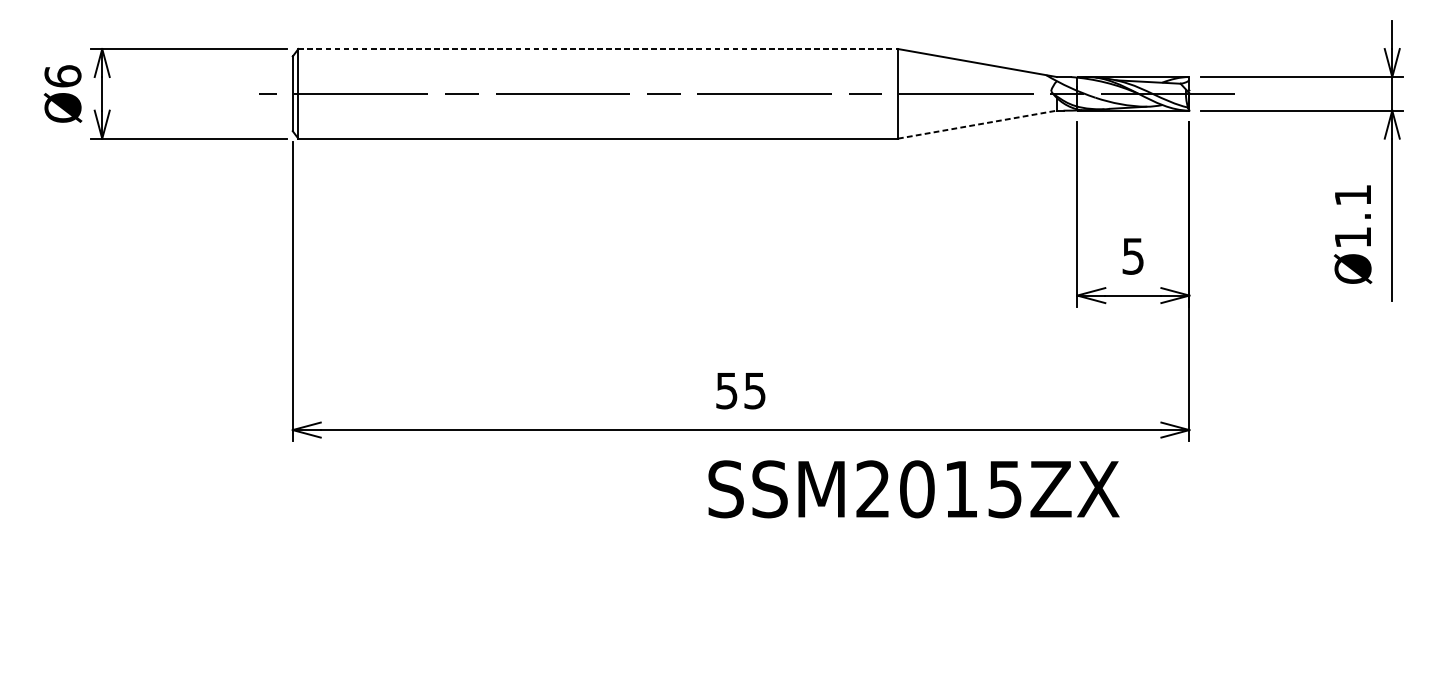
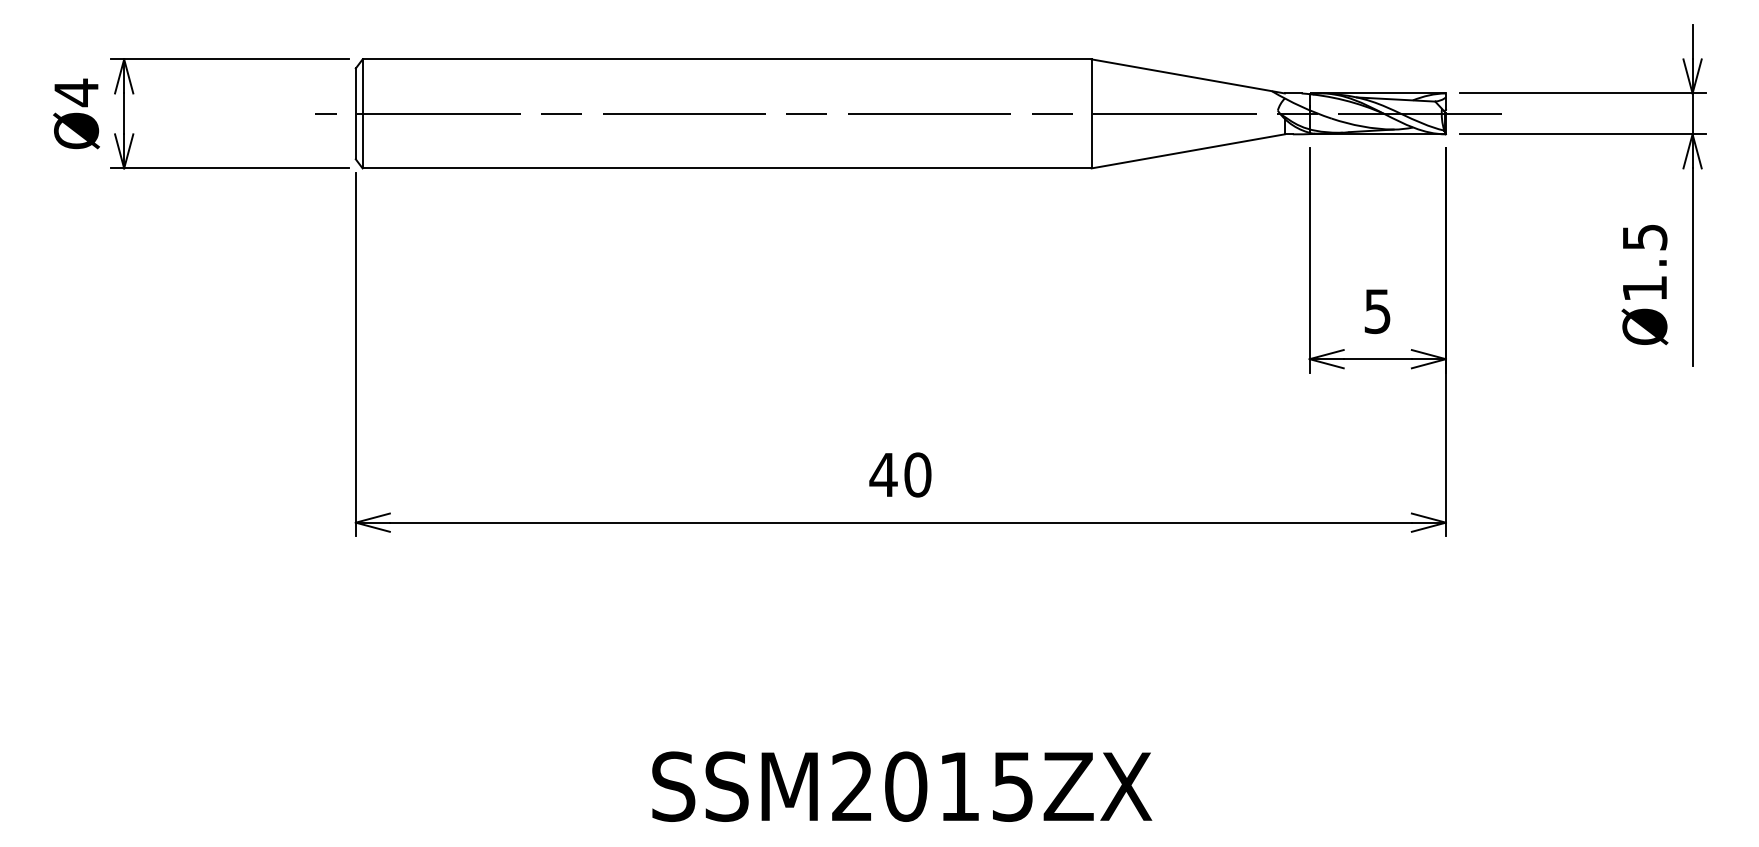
line: (598, 49) -> (727, 59), dashed -> solid
text: (63, 76) -> (76, 92), Ø6 -> Ø4
line: (977, 124) -> (1188, 151), dashed -> solid
text: (1353, 195) -> (1645, 237), Ø1.1 -> Ø1.5
text: (740, 390) -> (900, 474), 55 -> 40
text: (914, 489) -> (902, 786), moved

